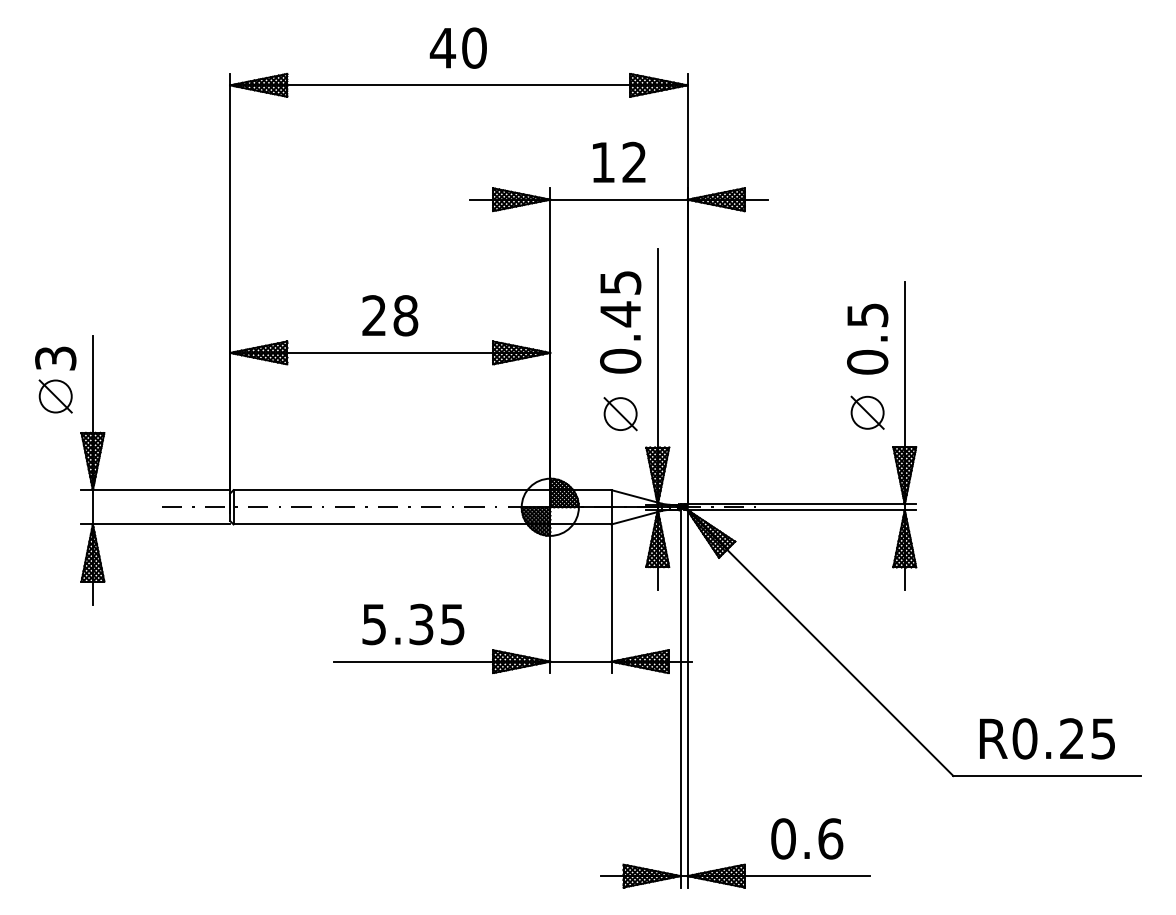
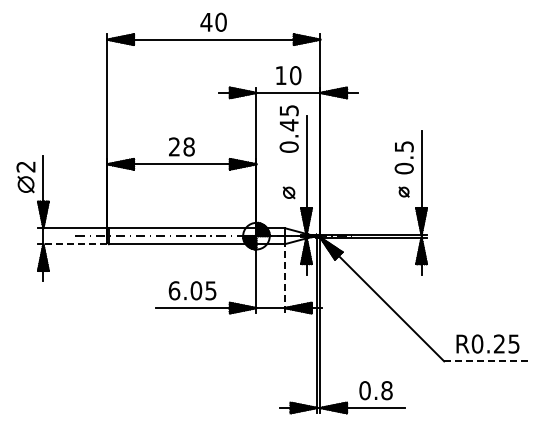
text: (634, 162) -> (295, 75), 12 -> 10
text: (619, 321) -> (288, 128), moved
text: (54, 357) -> (25, 166), 3 -> 2
part: (866, 411) -> (403, 191), size x0.6
part: (619, 413) -> (288, 192), size x0.7
line: (161, 525) -> (75, 244), solid -> dashed
line: (610, 598) -> (284, 278), solid -> dashed
text: (397, 623) -> (185, 290), 5.35 -> 6.05
line: (1046, 776) -> (487, 361), solid -> dashed
text: (829, 838) -> (386, 390), 0.6 -> 0.8

